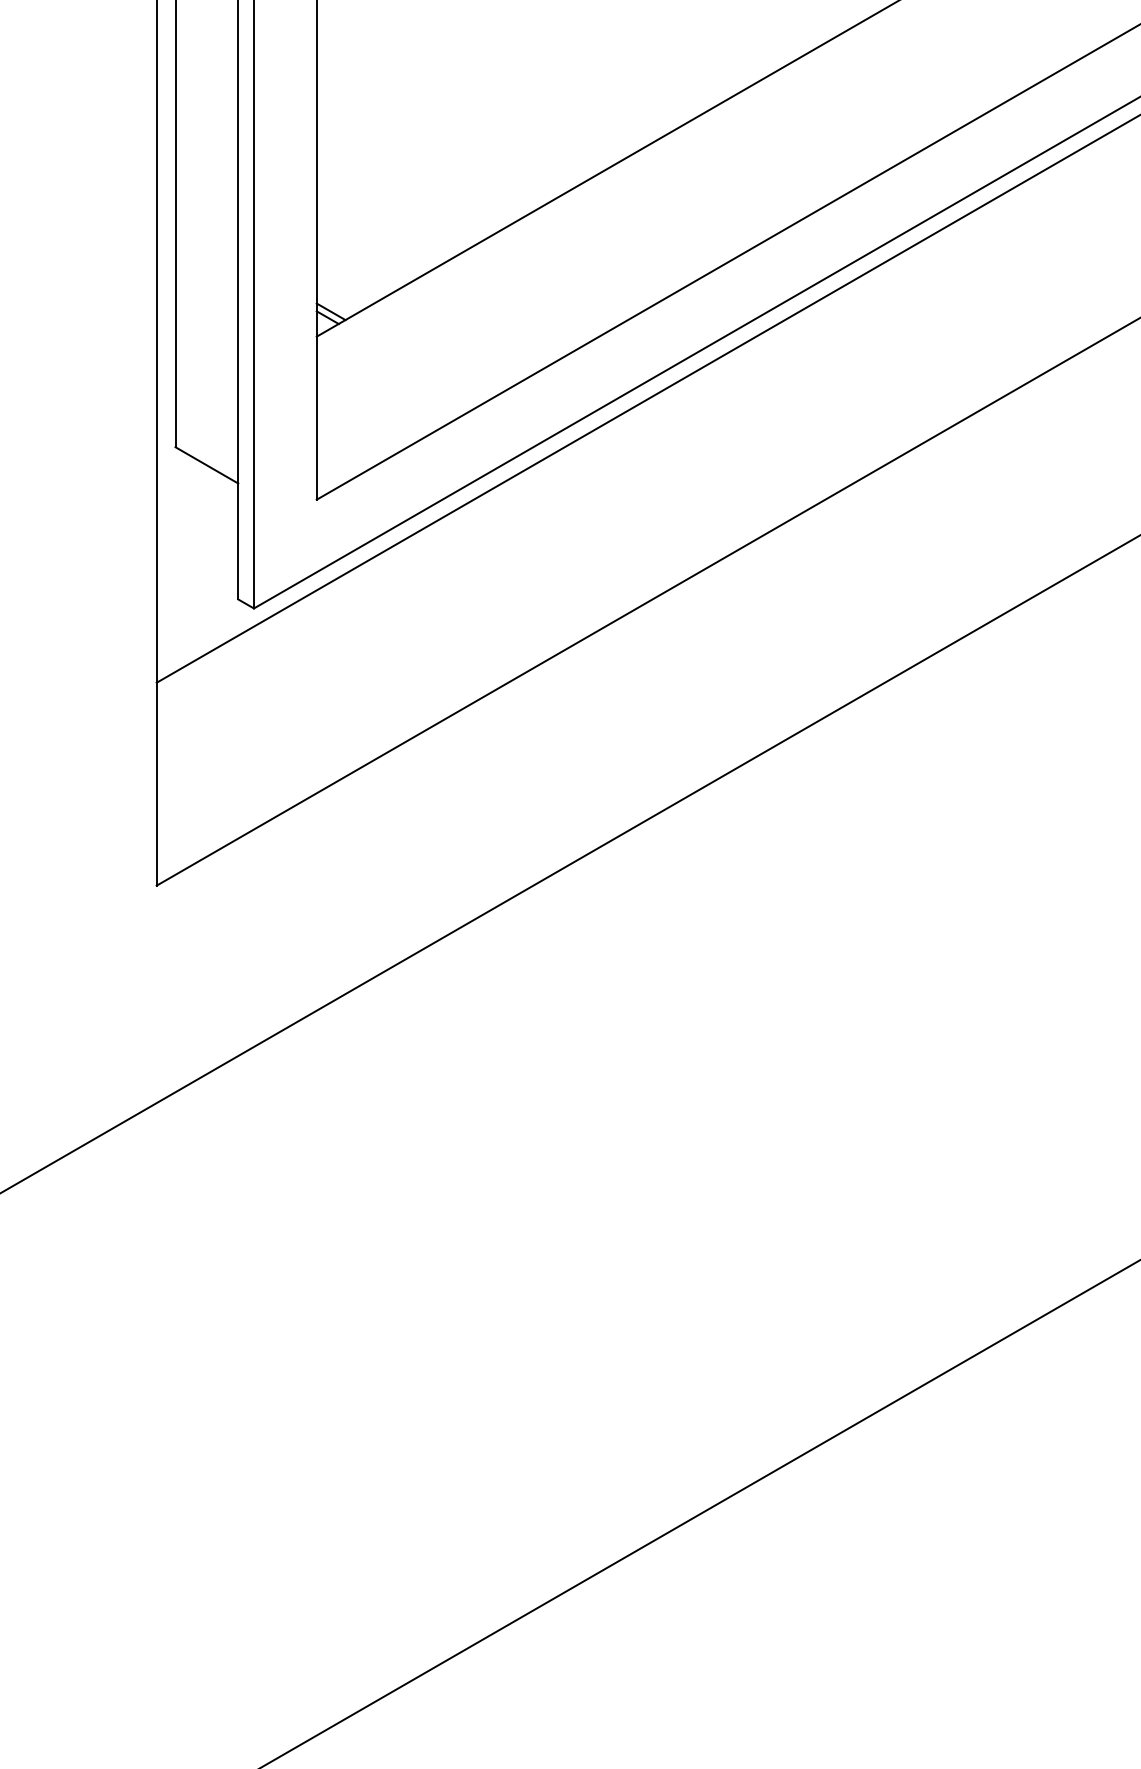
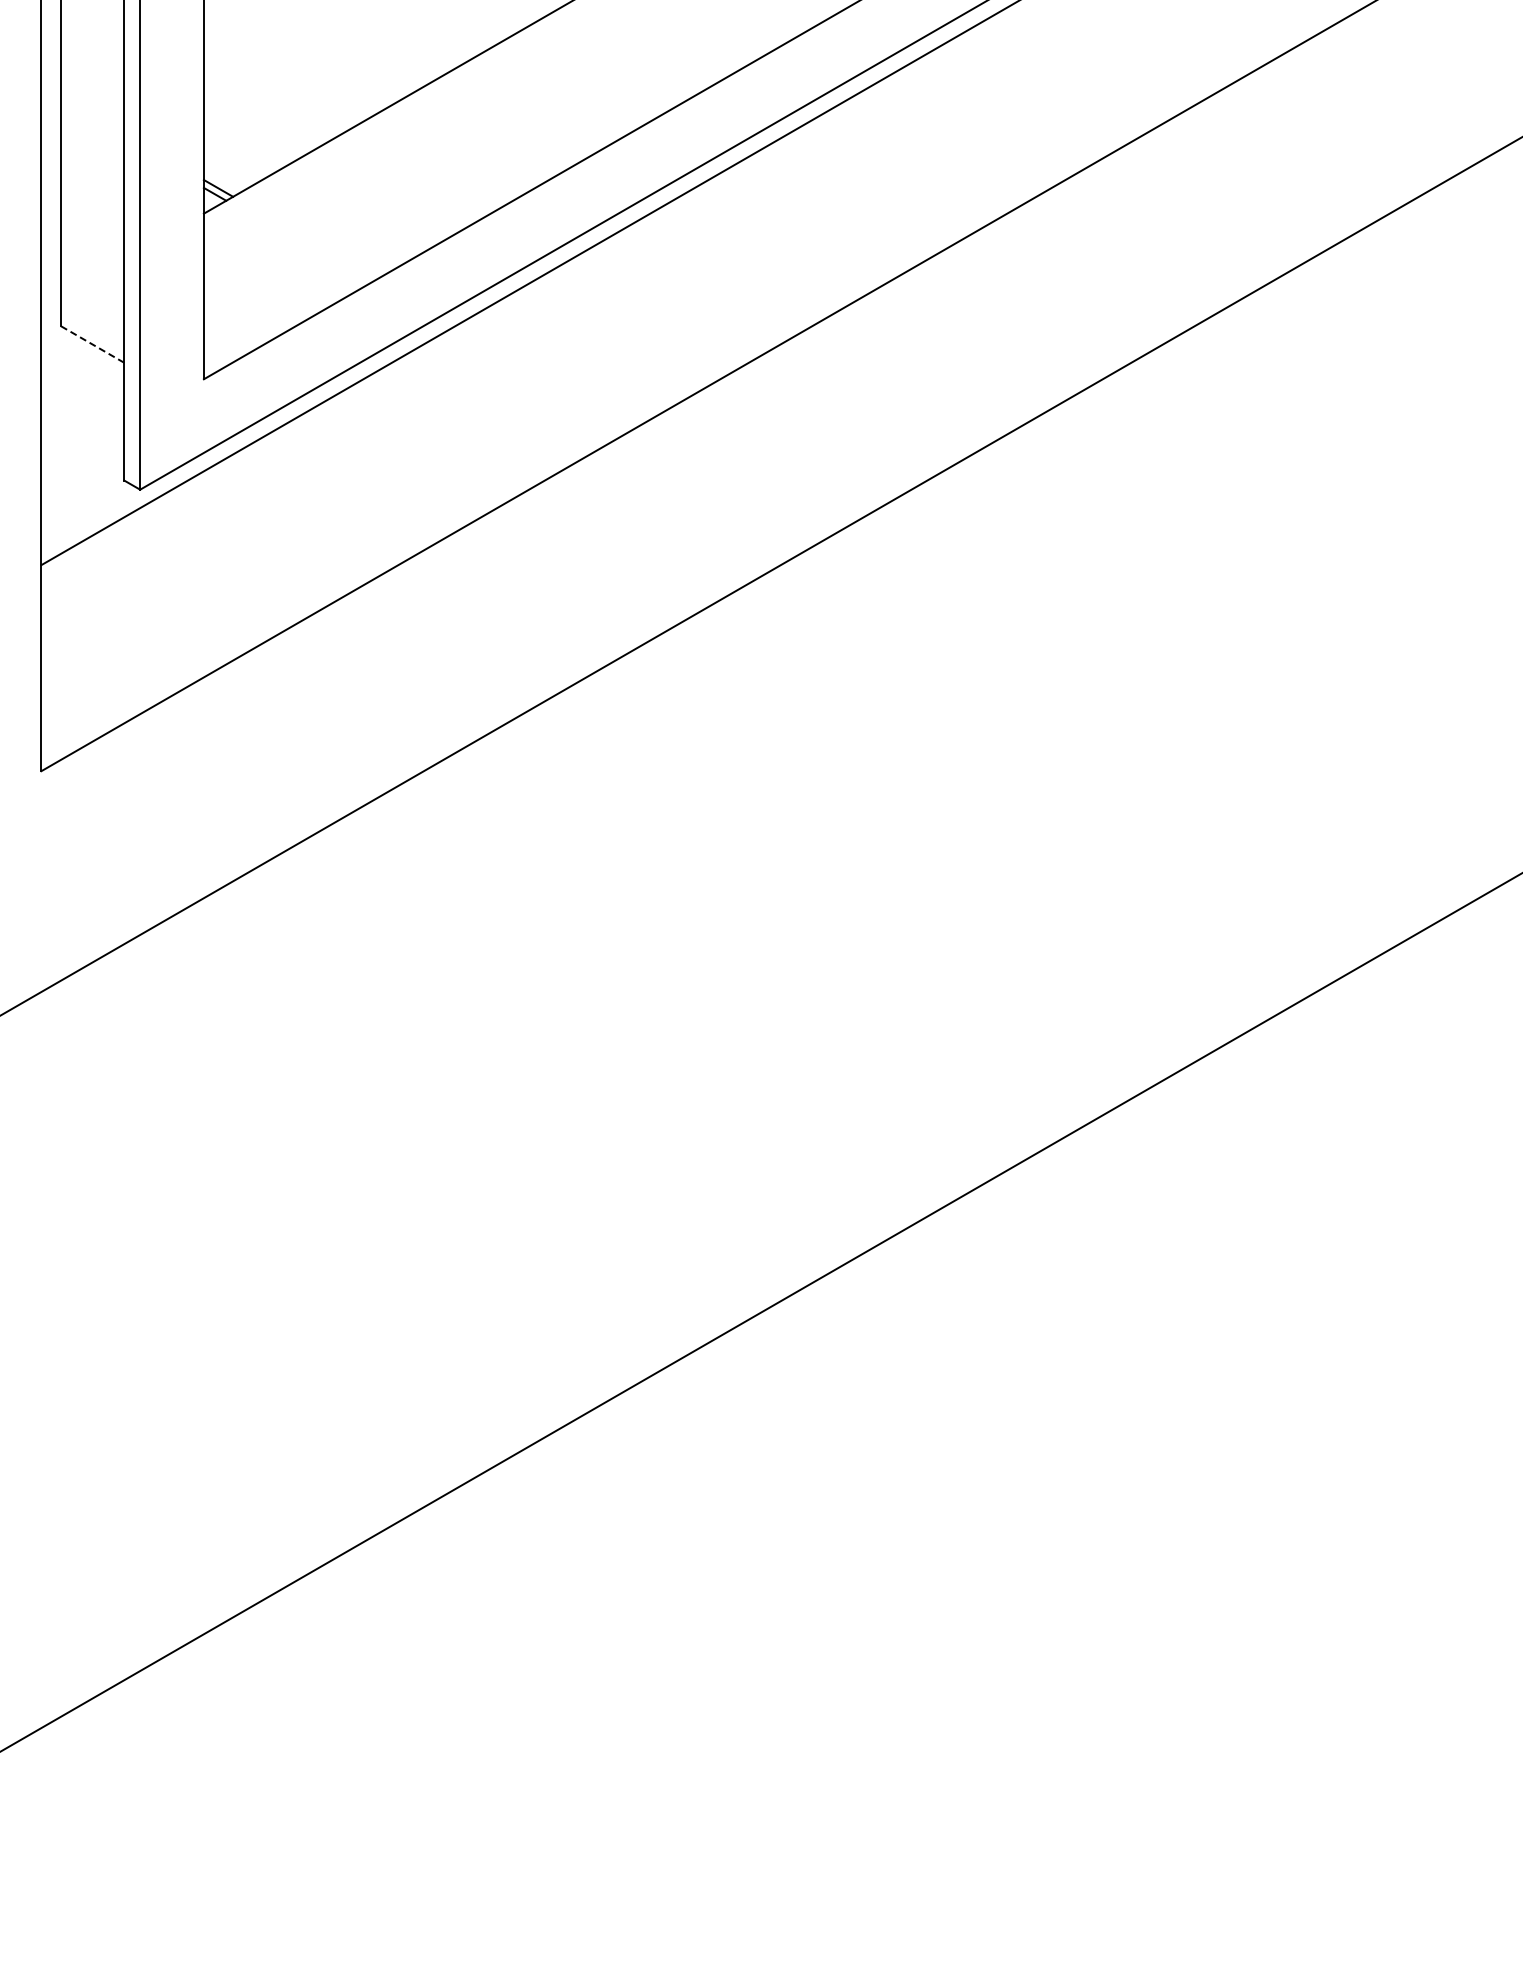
line: (207, 465) -> (92, 344), solid -> dashed

